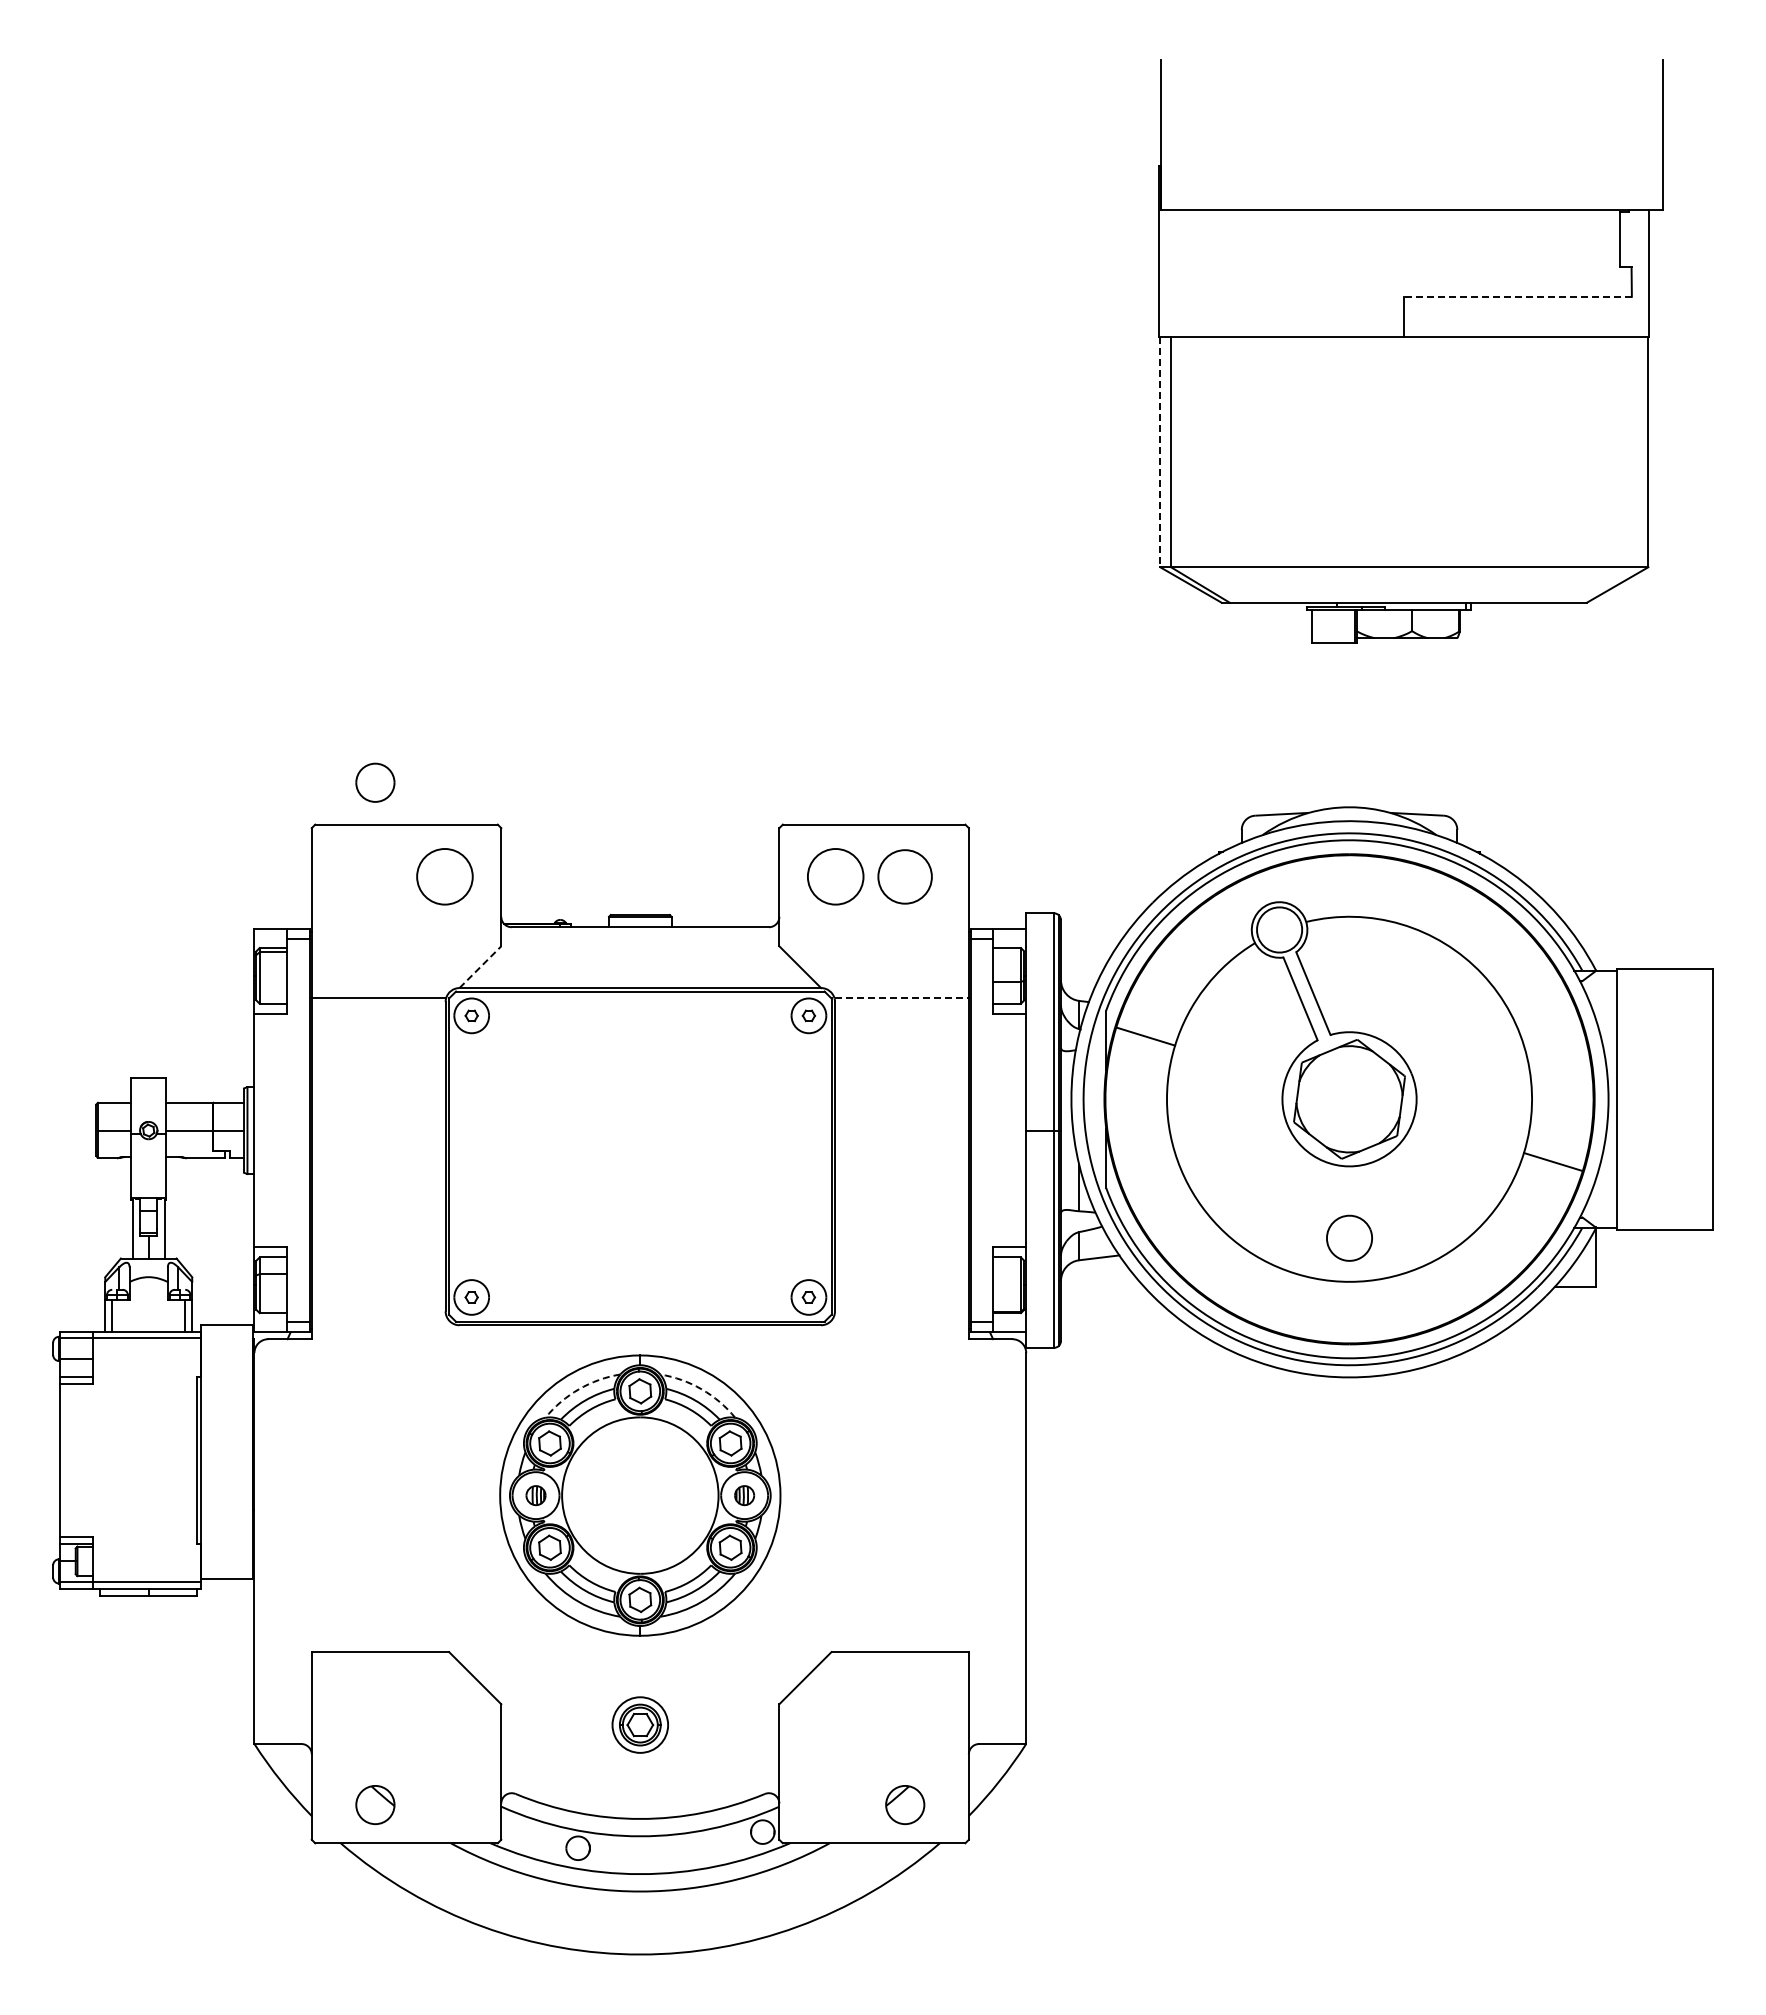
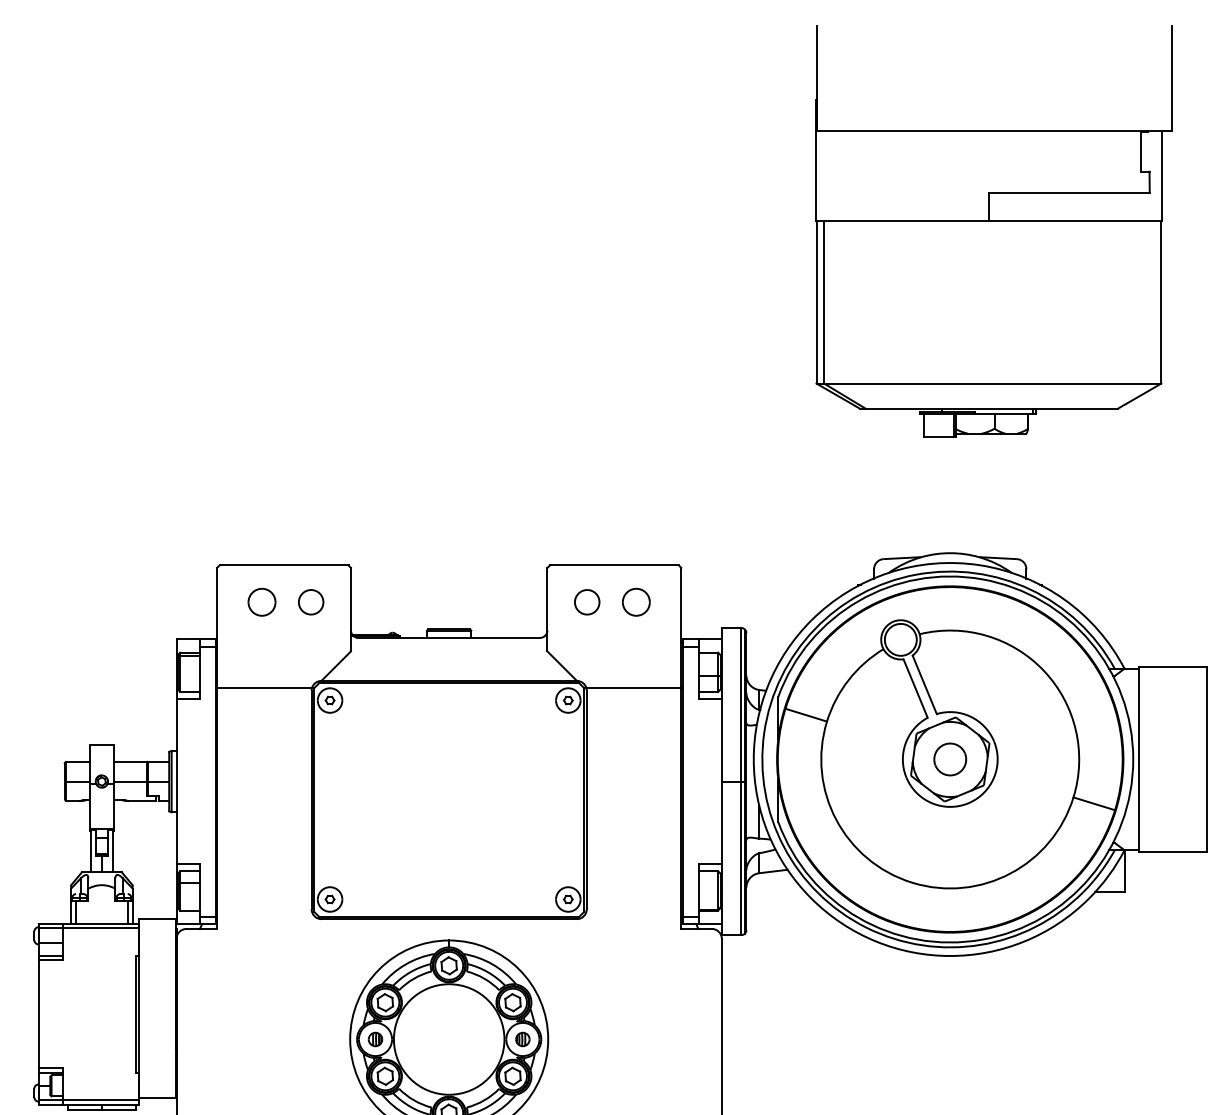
line: (1518, 296) -> (1069, 192), dashed -> solid
line: (1160, 452) -> (816, 302), dashed -> solid
part: (375, 782) -> (262, 602), moved
circle: (444, 876) -> (310, 602), size x0.62
circle: (835, 876) -> (587, 602), size x0.62
part: (905, 876) -> (636, 602), size x0.71
line: (480, 966) -> (336, 665), dashed -> solid
line: (902, 998) -> (634, 688), dashed -> solid
part: (1349, 1237) -> (950, 758), moved
arc: (578, 1389) -> (405, 964), dashed -> solid
arc: (701, 1389) -> (492, 964), dashed -> solid

